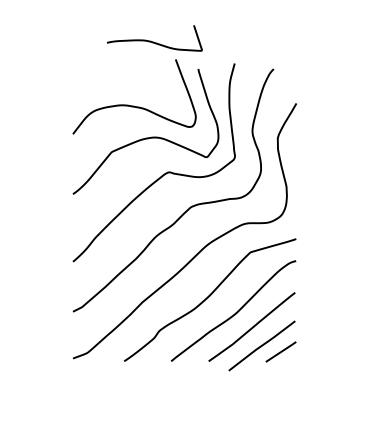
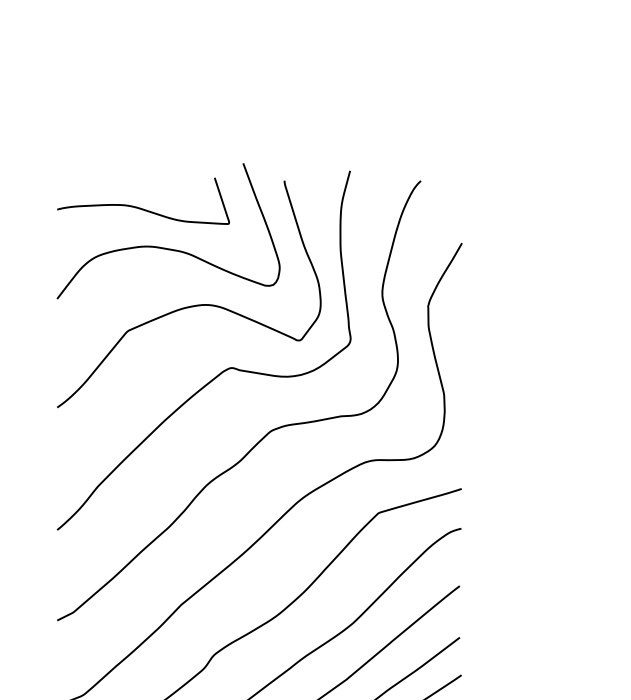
curve: (153, 41) -> (141, 207), moved

